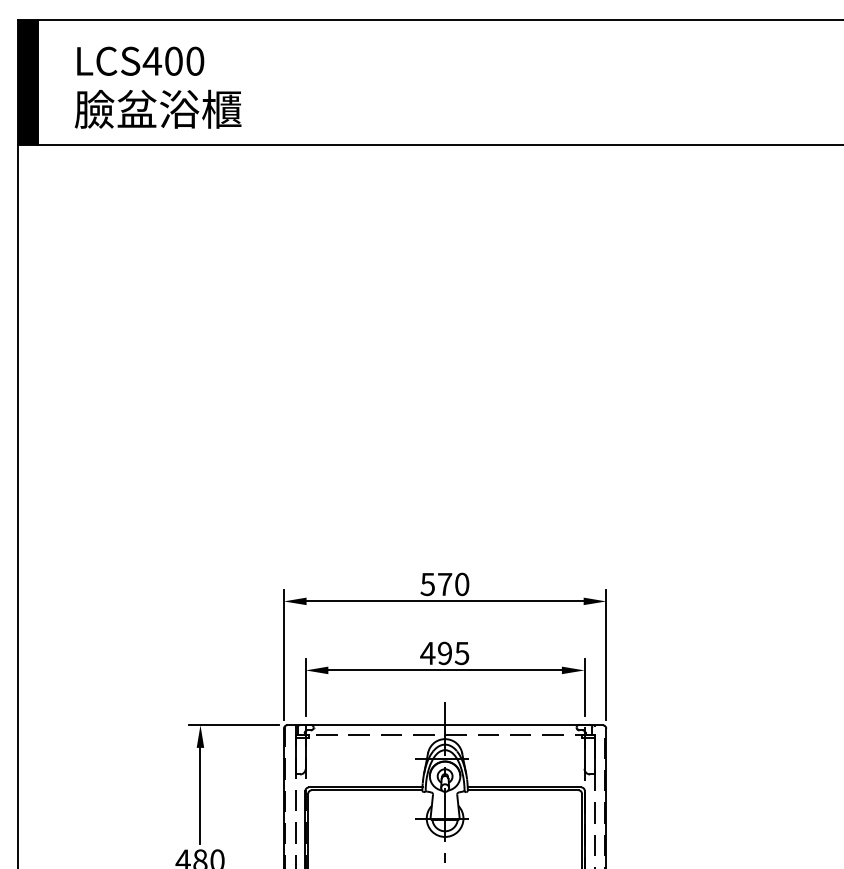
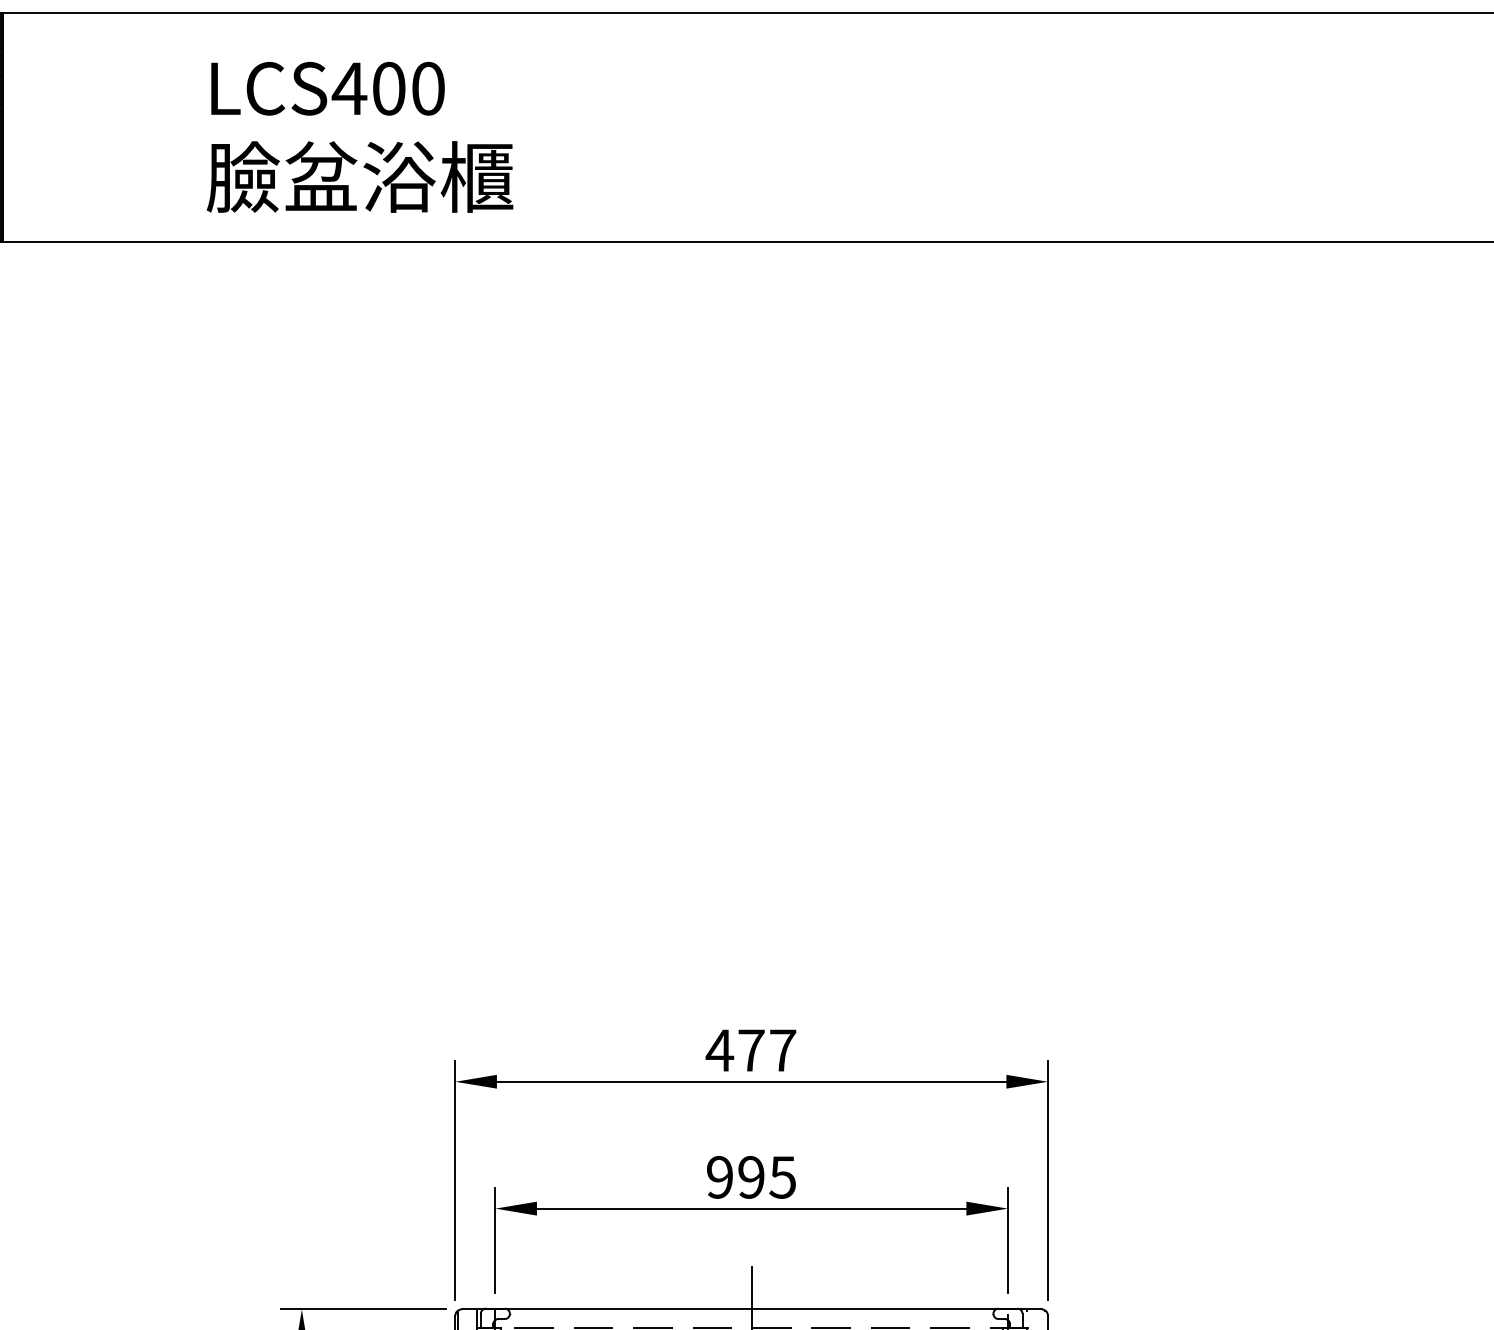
text: (157, 87) -> (358, 136), moved
text: (444, 584) -> (750, 1050), 570 -> 477
text: (427, 653) -> (719, 1177), 495 -> 995

